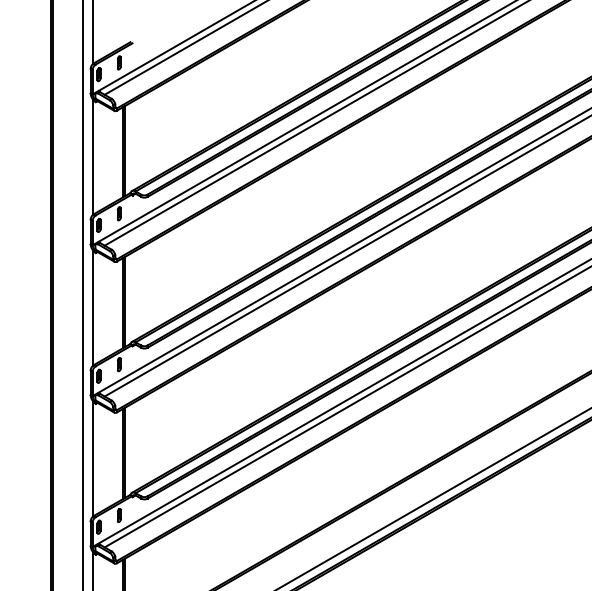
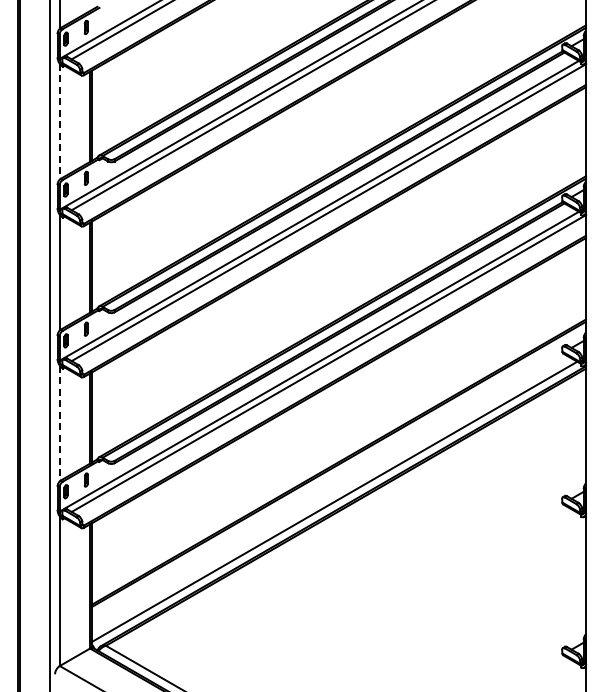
line: (92, 156) -> (59, 121), solid -> dashed
line: (92, 458) -> (59, 423), solid -> dashed

